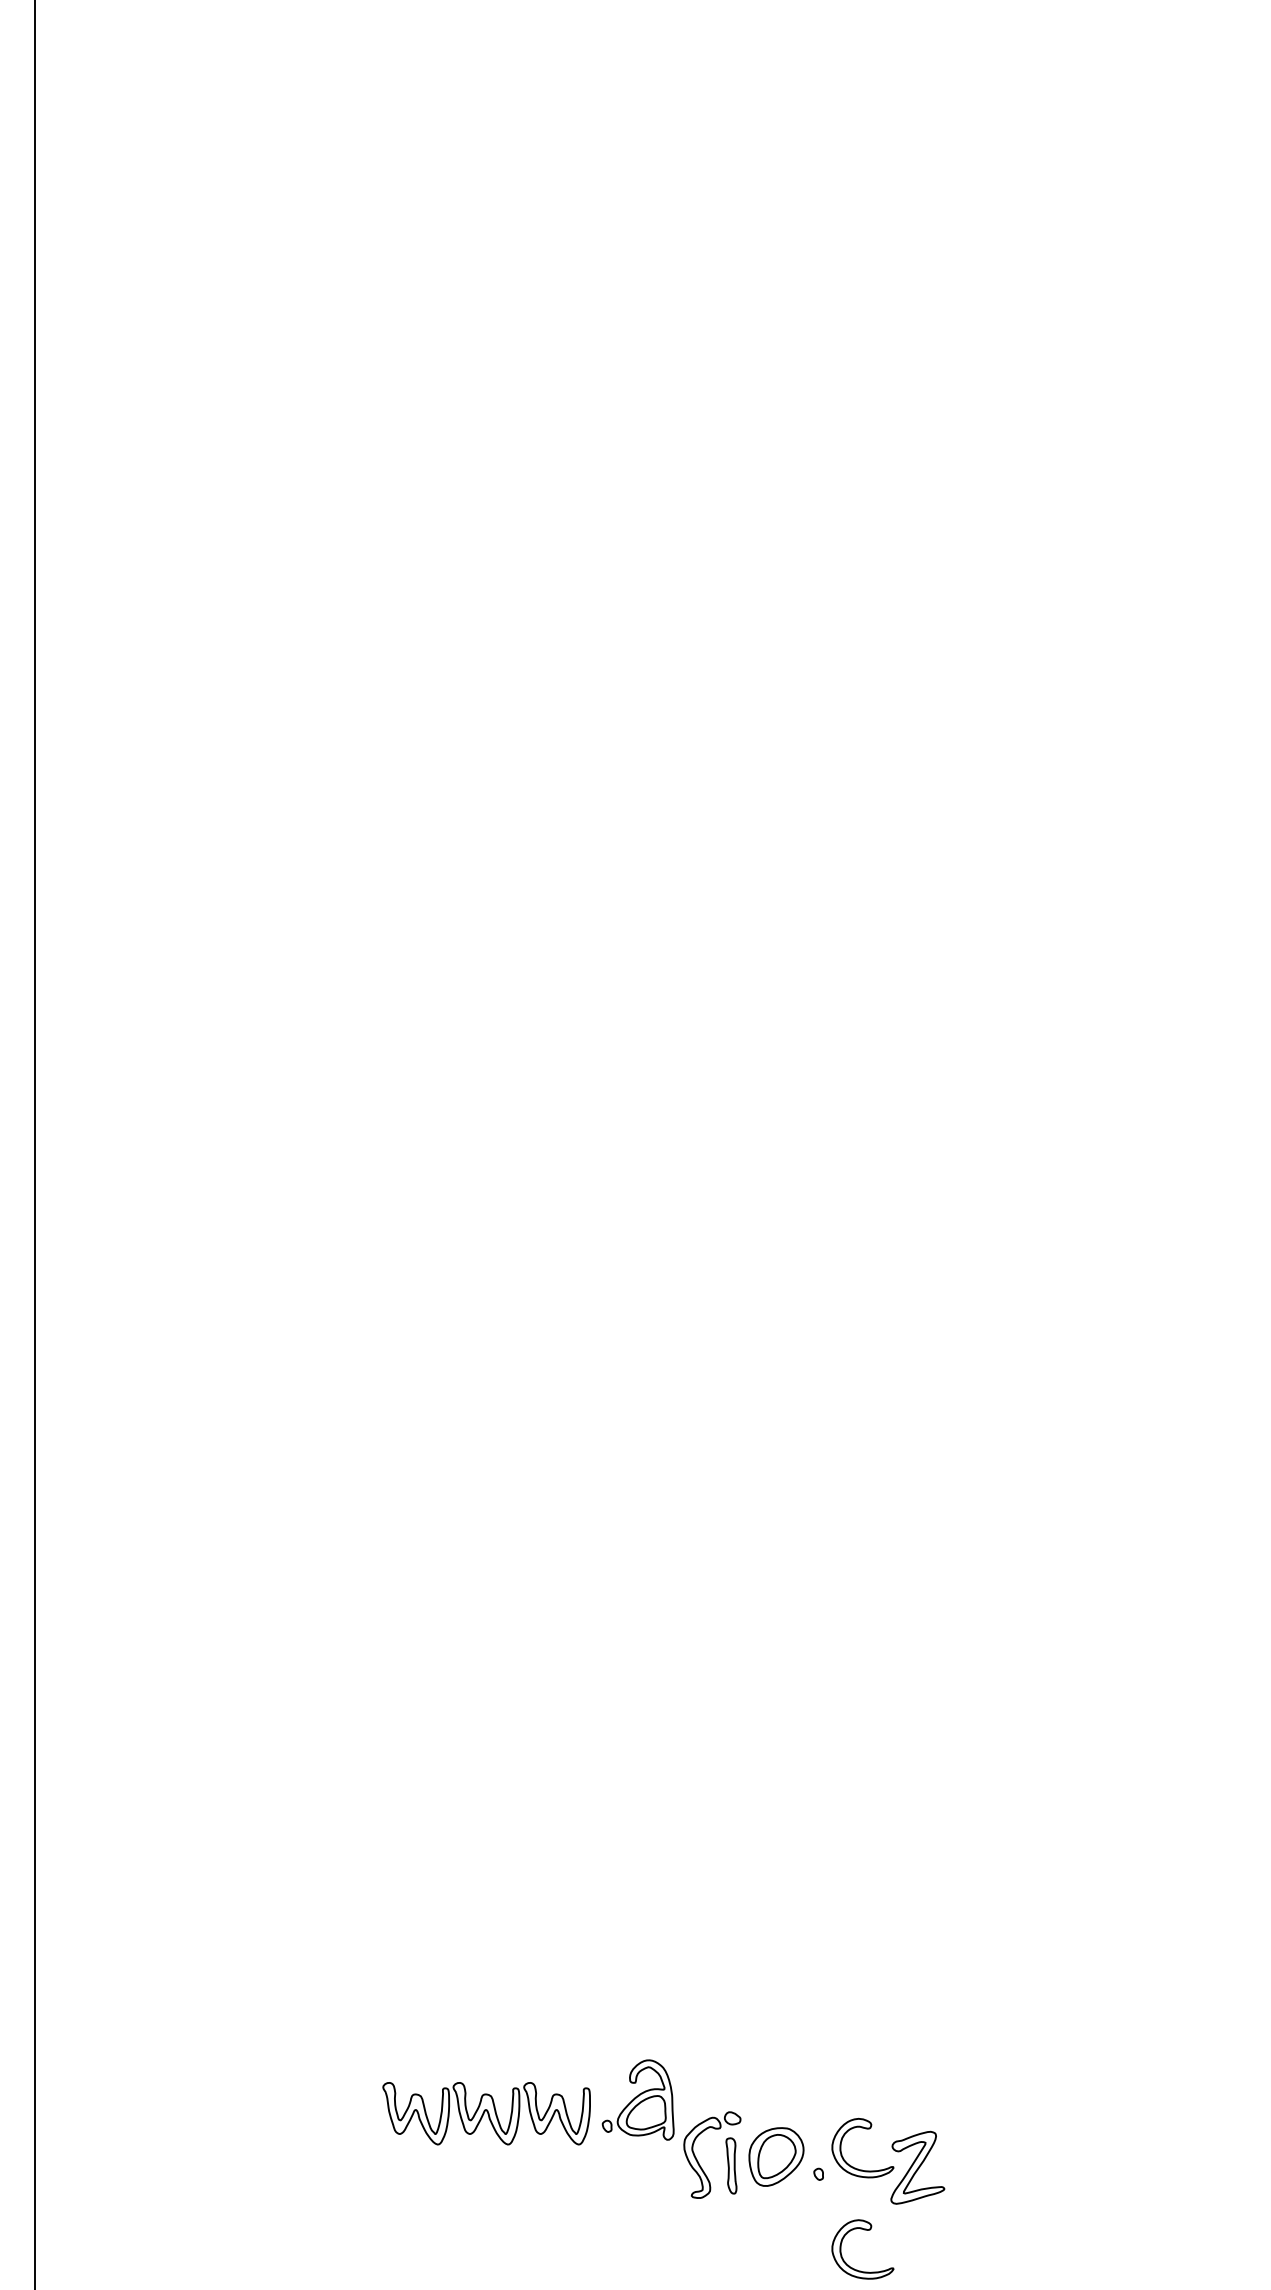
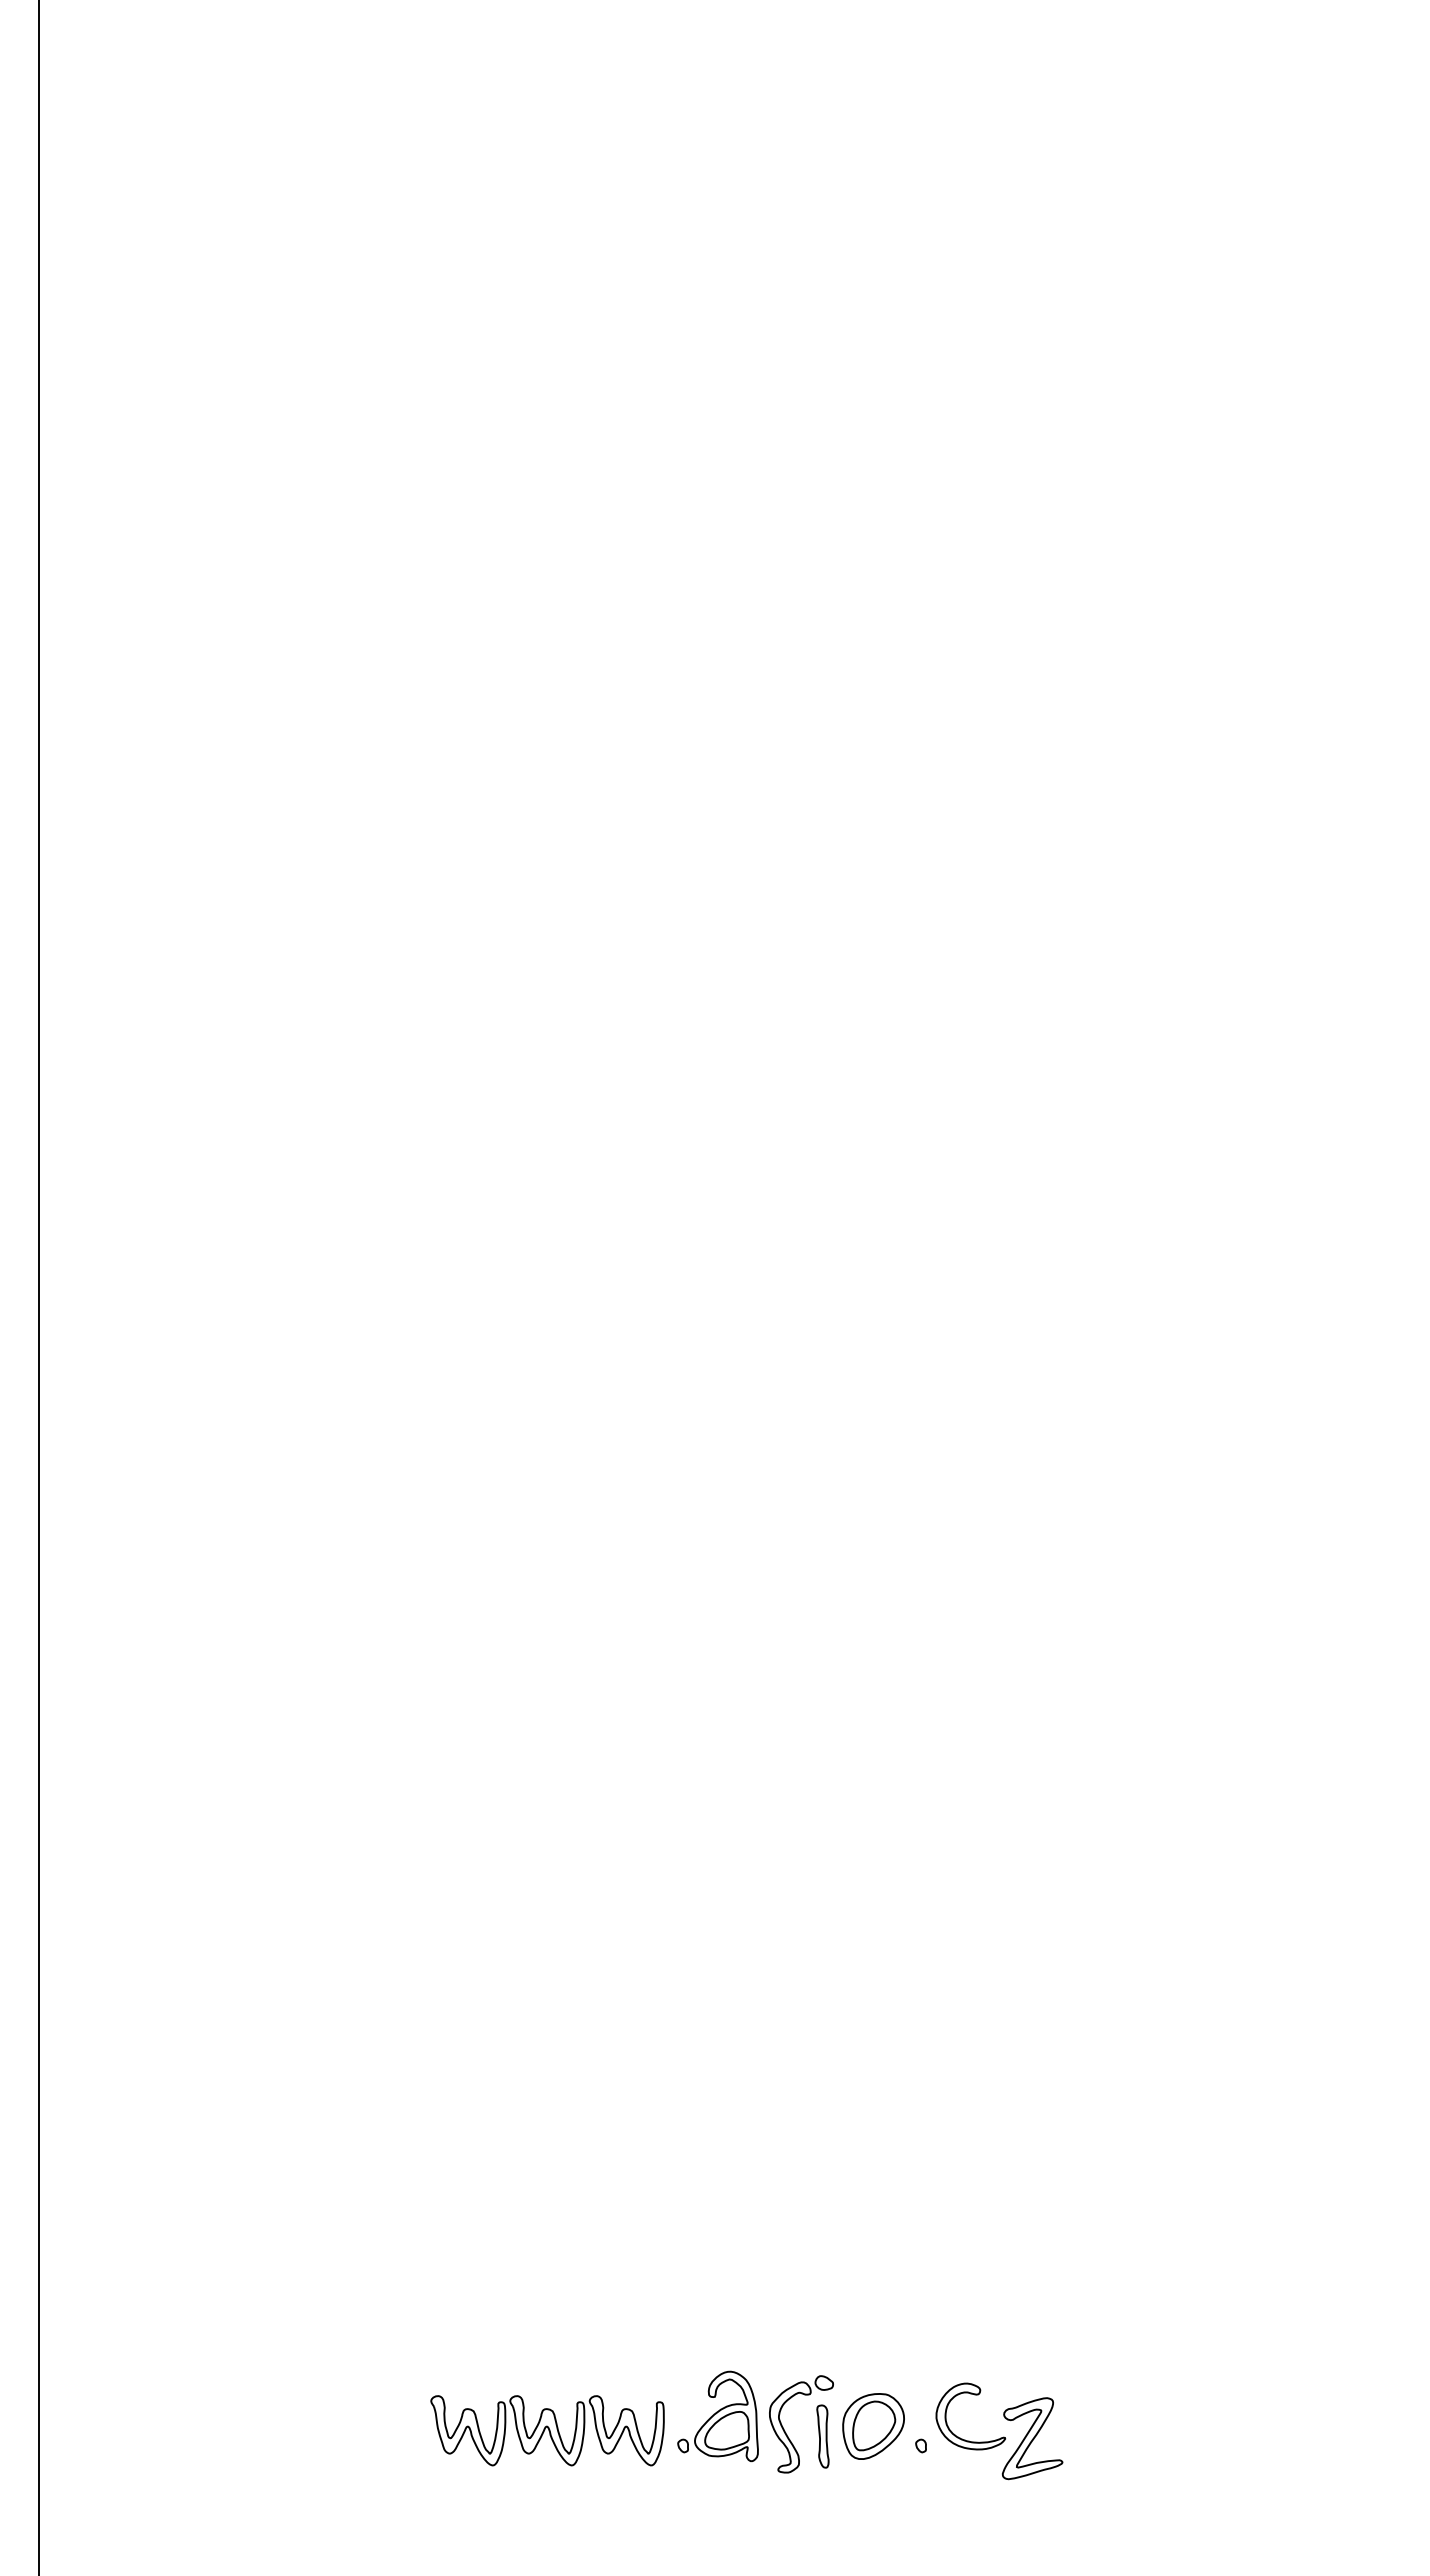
part: (637, 2100) -> (717, 2416), moved
part: (486, 2113) -> (547, 2430), moved
part: (866, 2230) -> (974, 2509), removed

